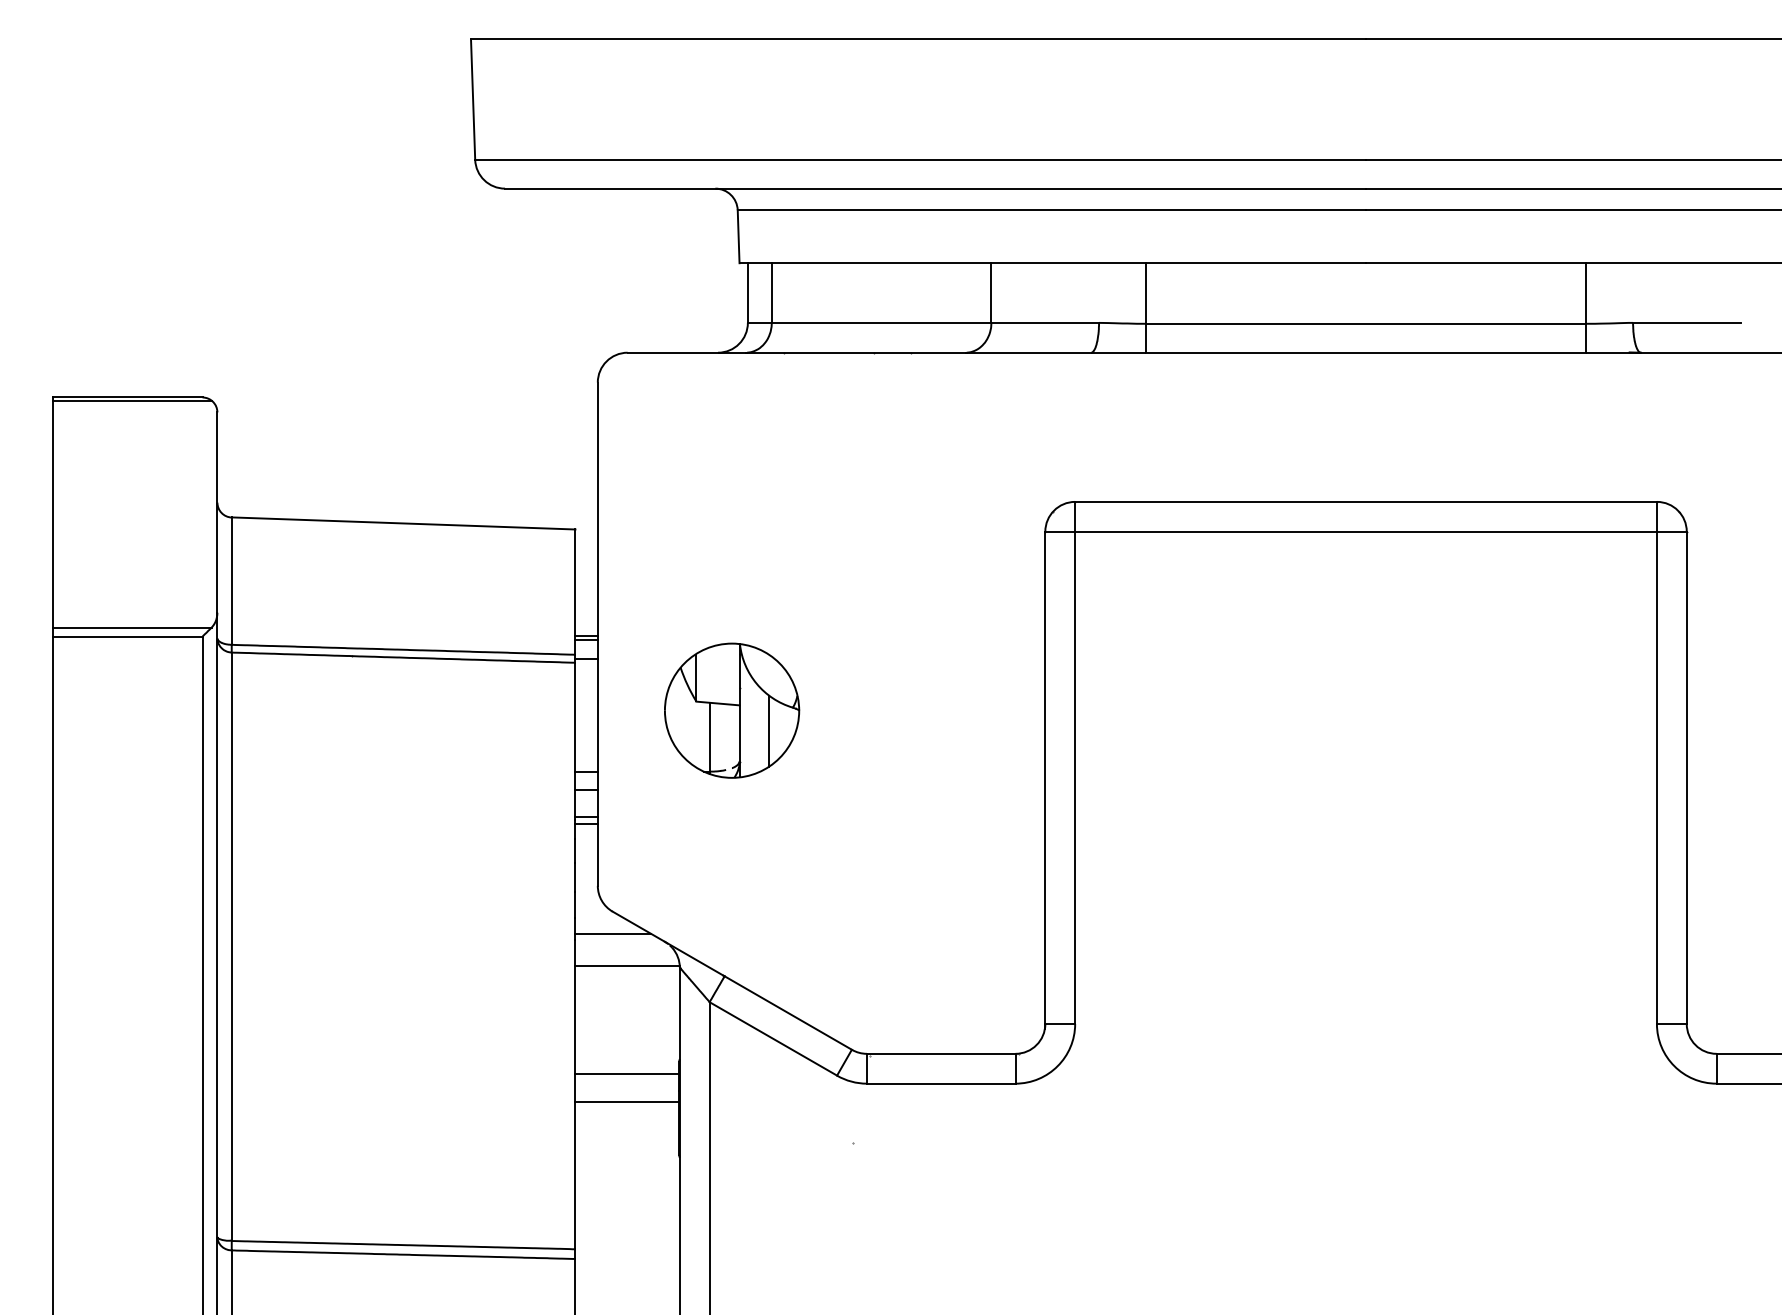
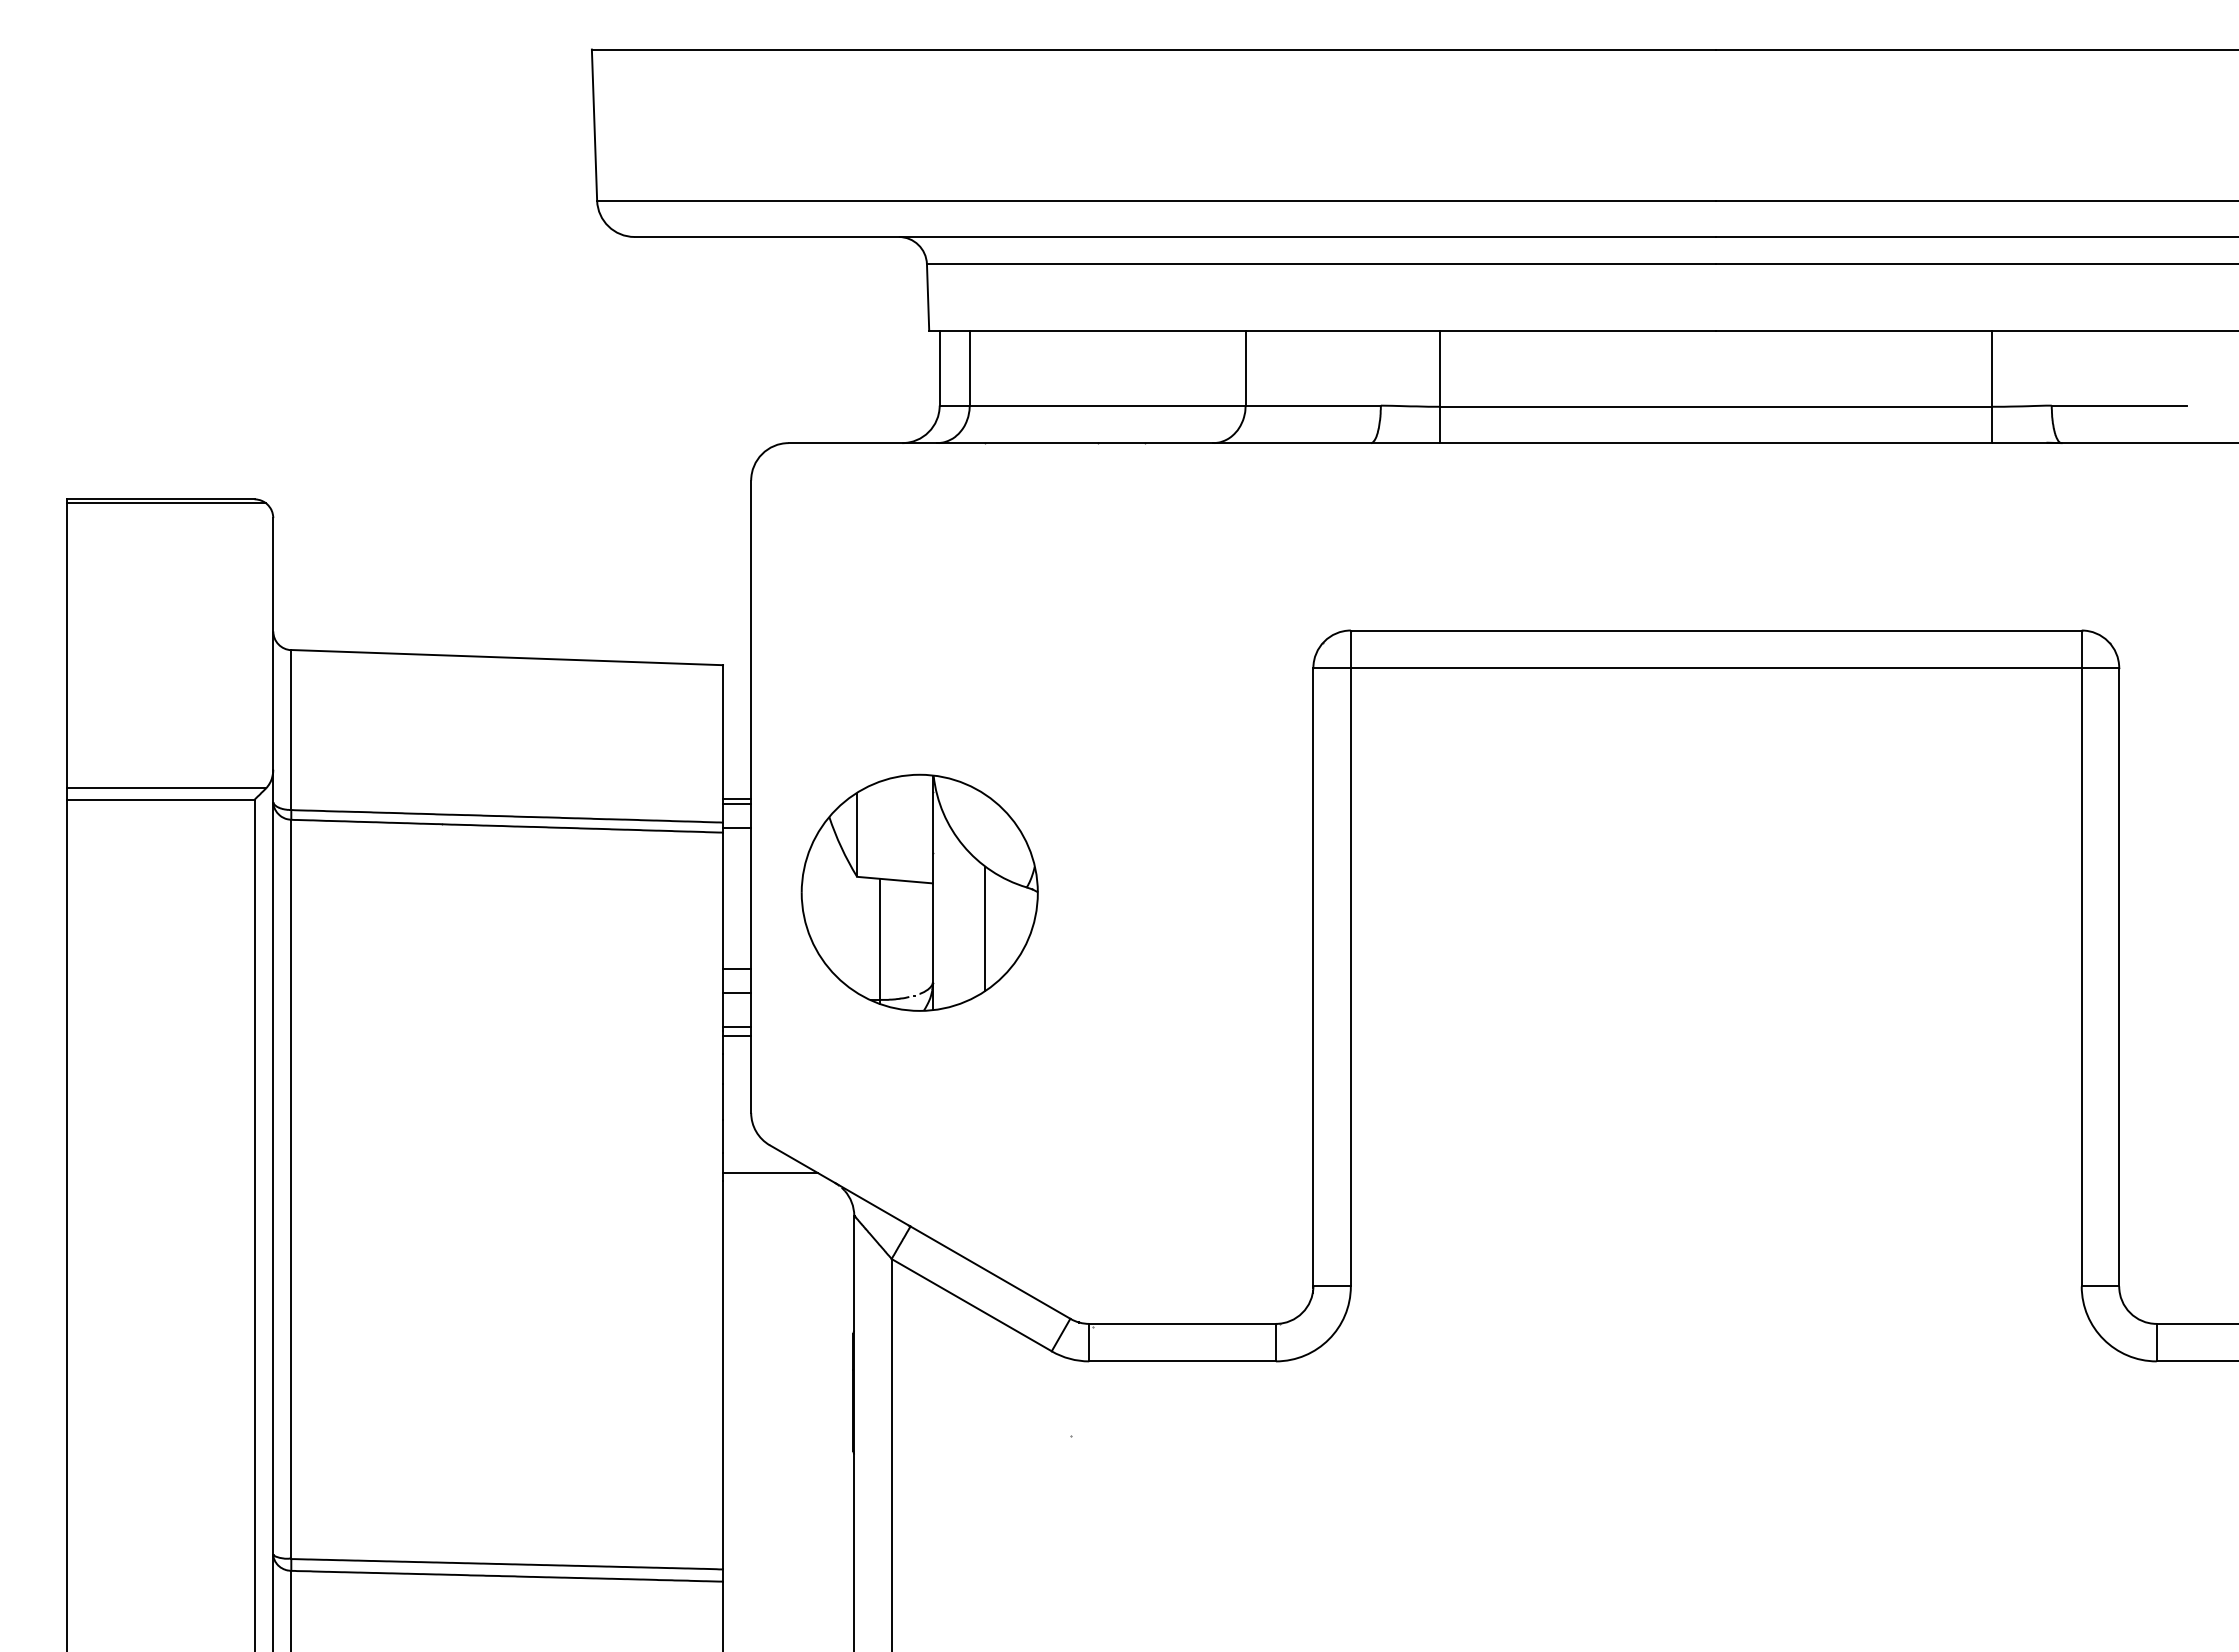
part: (731, 710) -> (919, 892), size x1.4
line: (627, 965) -> (788, 1212), removed
line: (627, 1074) -> (788, 1349), removed
line: (627, 1102) -> (788, 1384), removed

